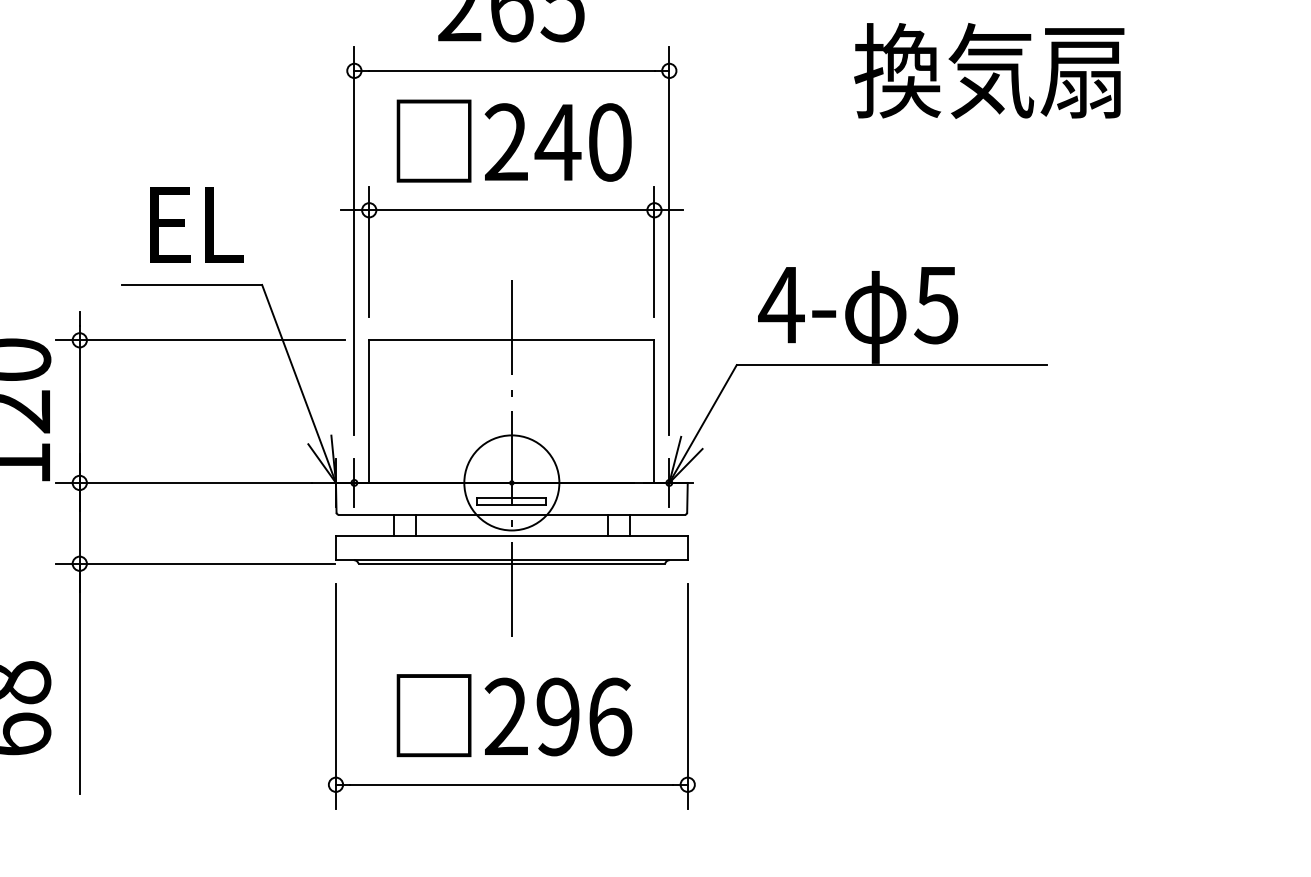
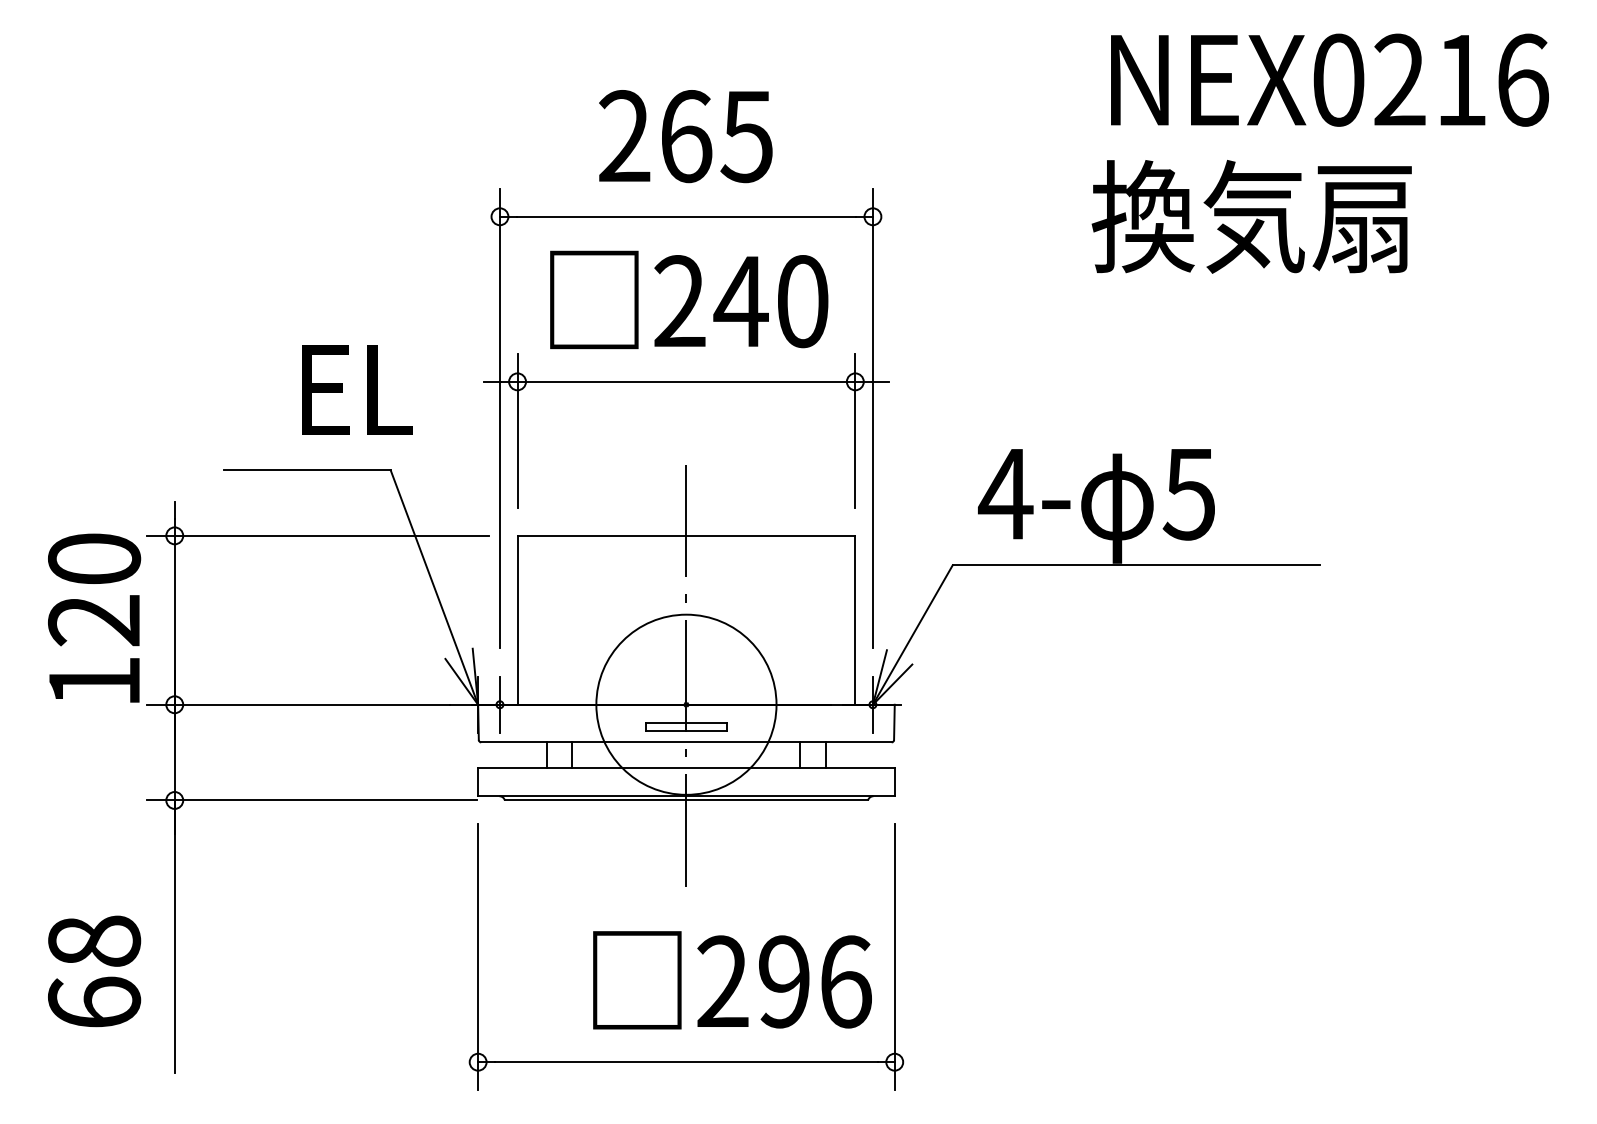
text: (196, 224) -> (357, 389), moved
circle: (511, 482) -> (686, 704), size x1.6
text: (514, 715) -> (732, 980), moved

